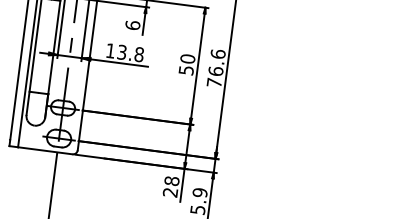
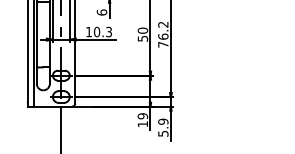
text: (218, 53) -> (163, 24), 76.6 -> 76.2
text: (131, 54) -> (103, 32), 13.8 -> 10.3
text: (170, 187) -> (142, 120), 28 -> 19

